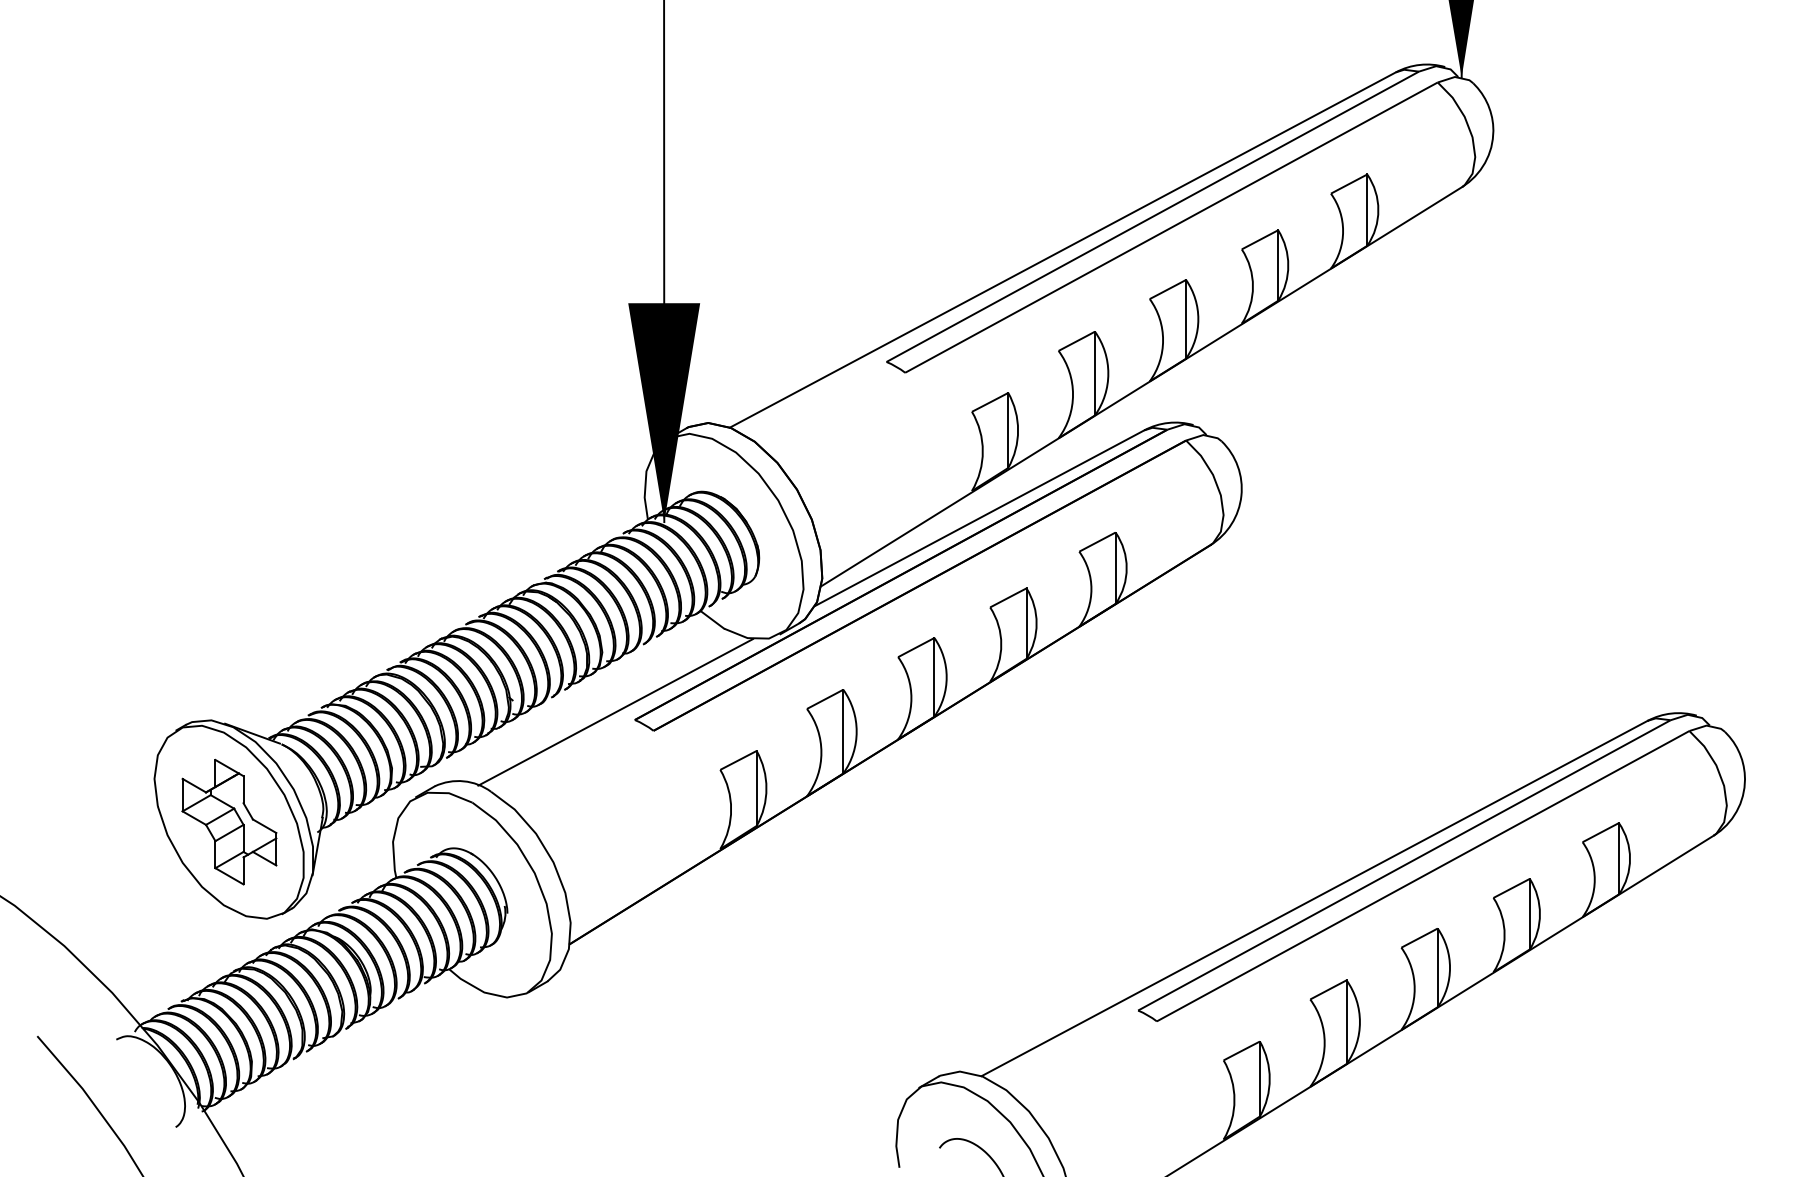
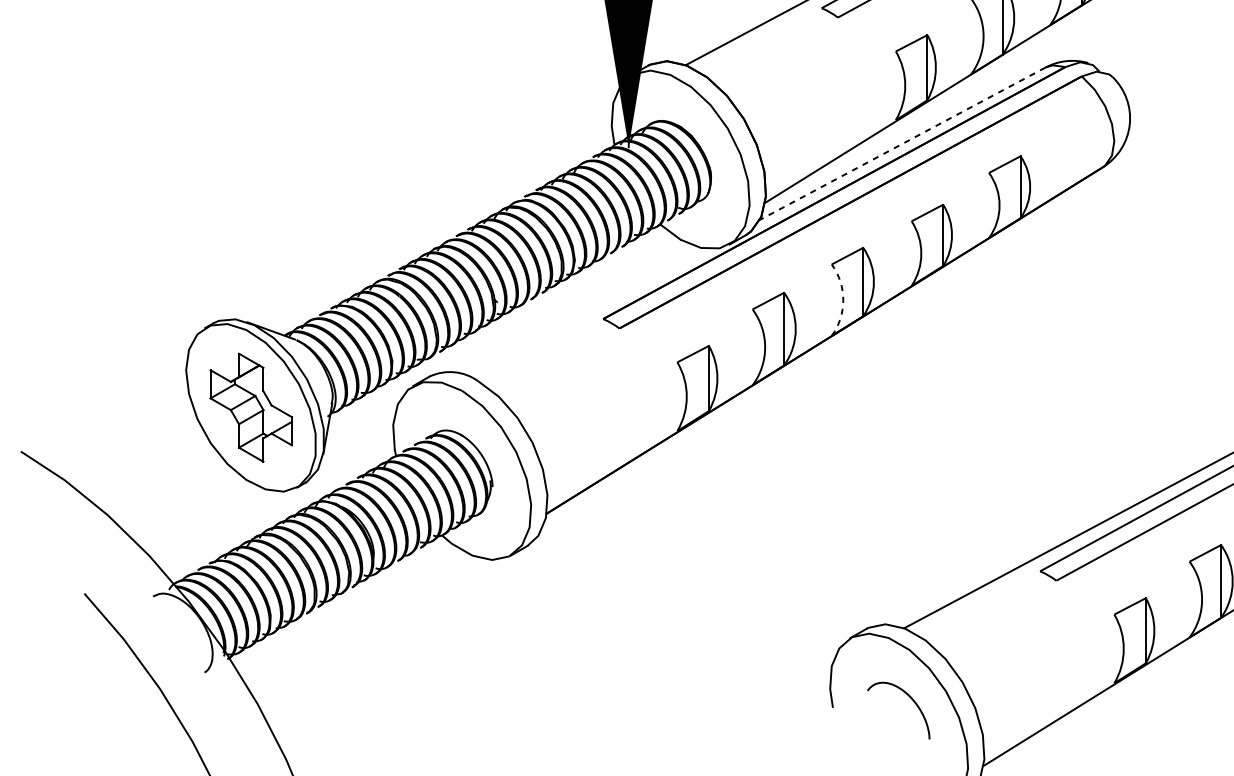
line: (979, 518) -> (902, 144), solid -> dashed
arc: (911, 698) -> (843, 300), solid -> dashed
line: (615, 712) -> (586, 312), removed

